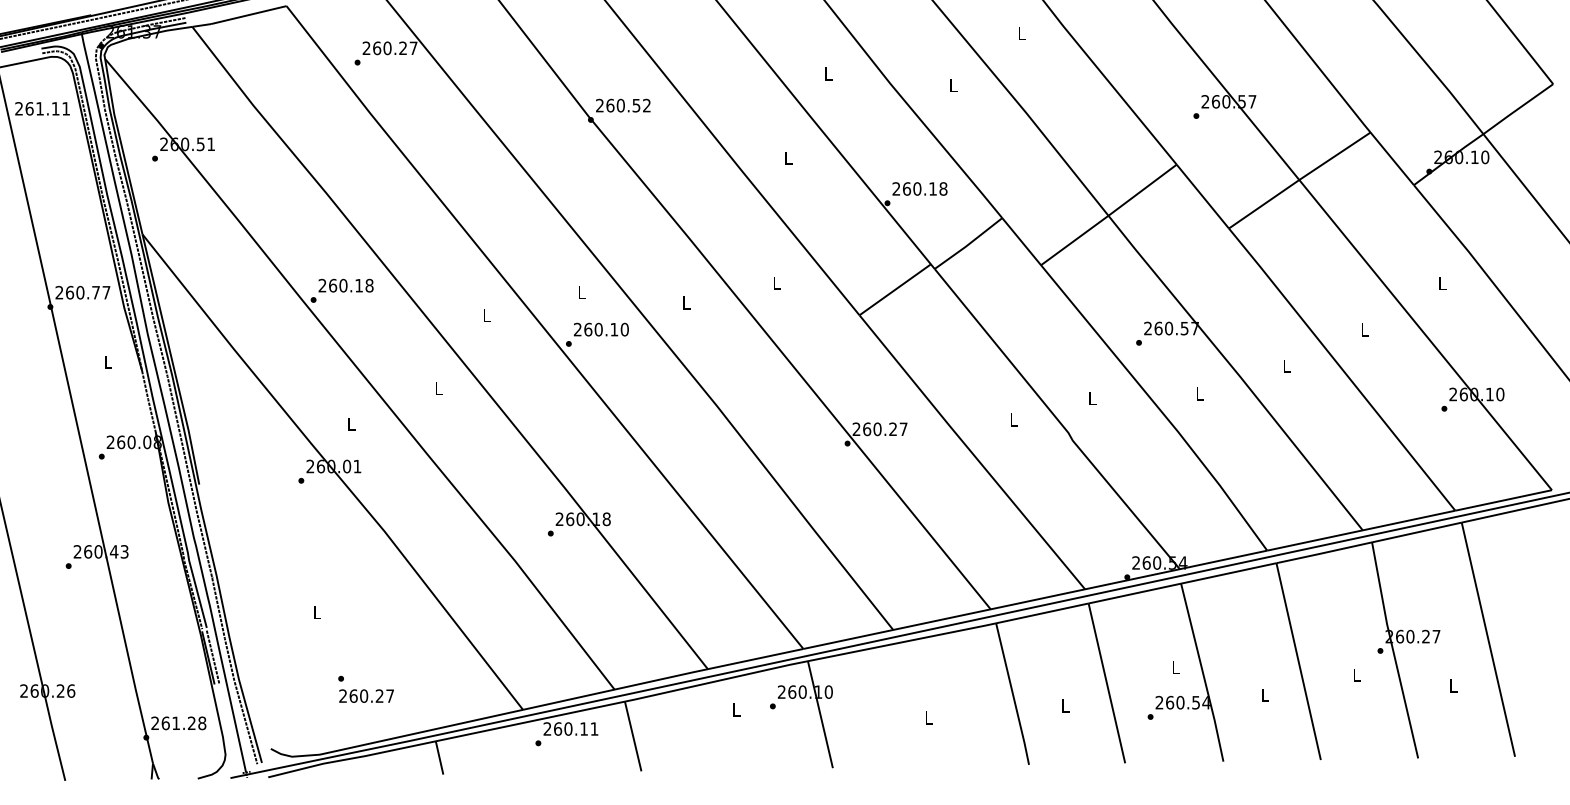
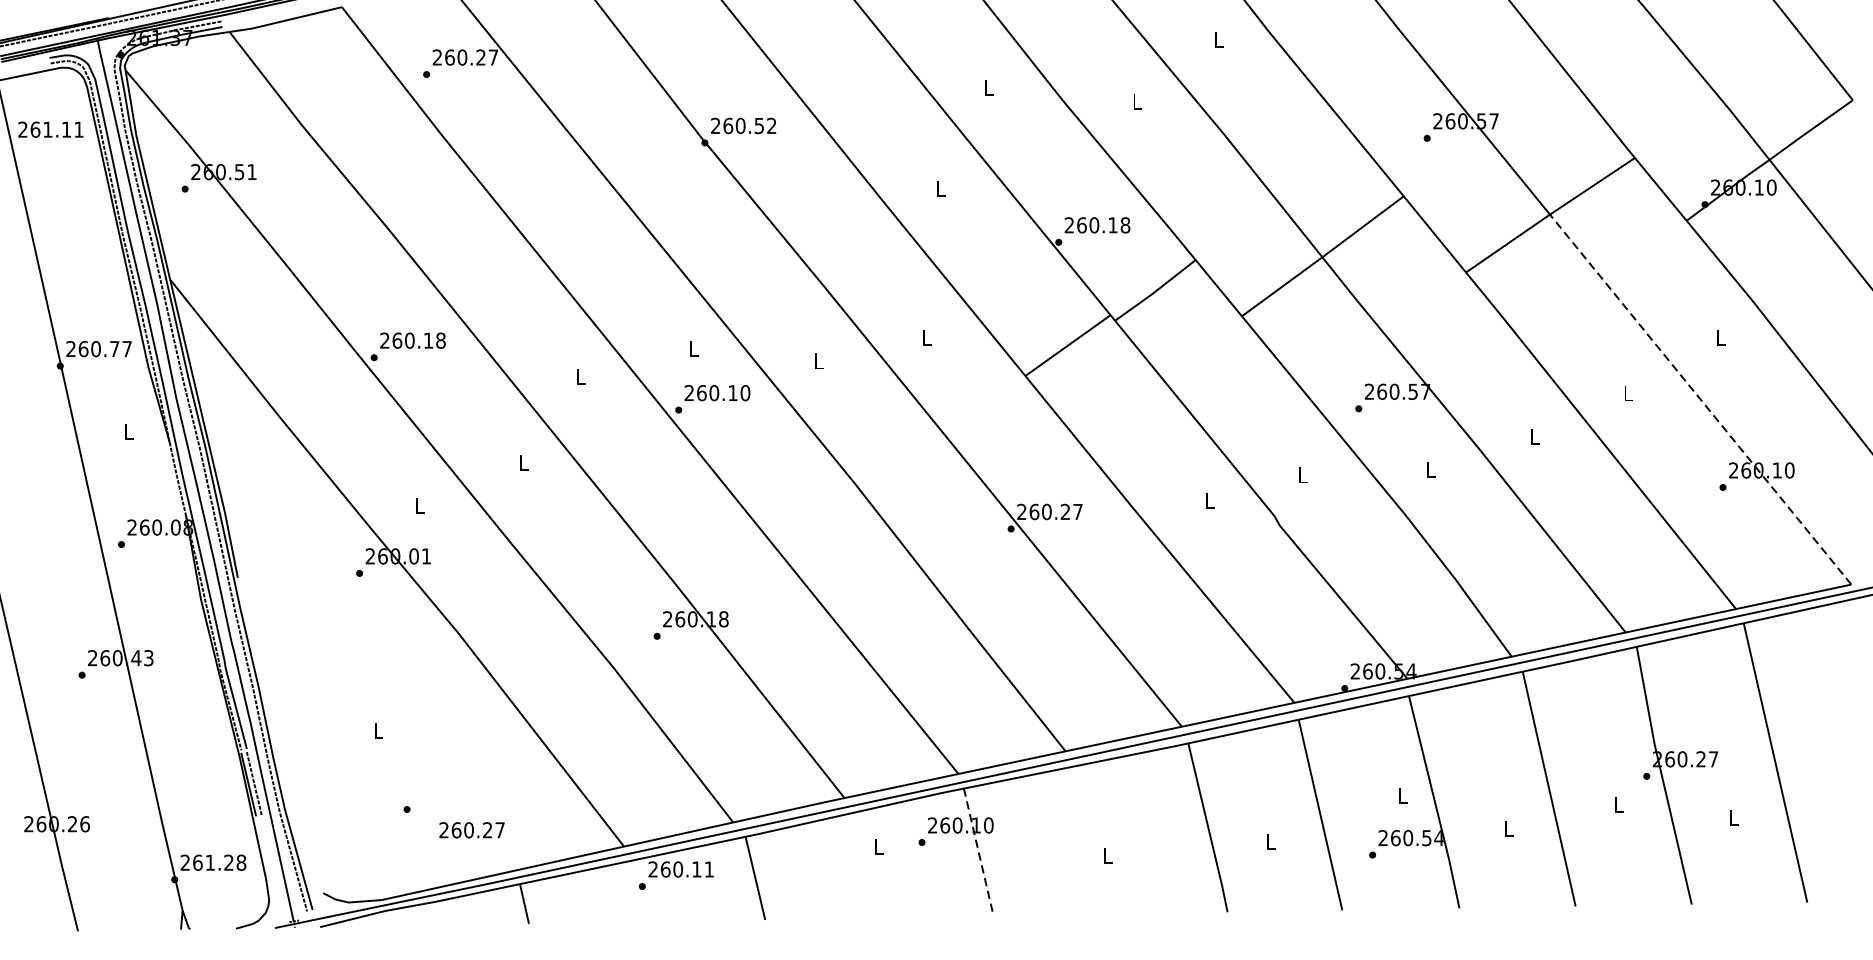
line: (1425, 334) -> (1700, 398), solid -> dashed
text: (366, 695) -> (471, 829), moved
line: (820, 714) -> (978, 852), solid -> dashed

